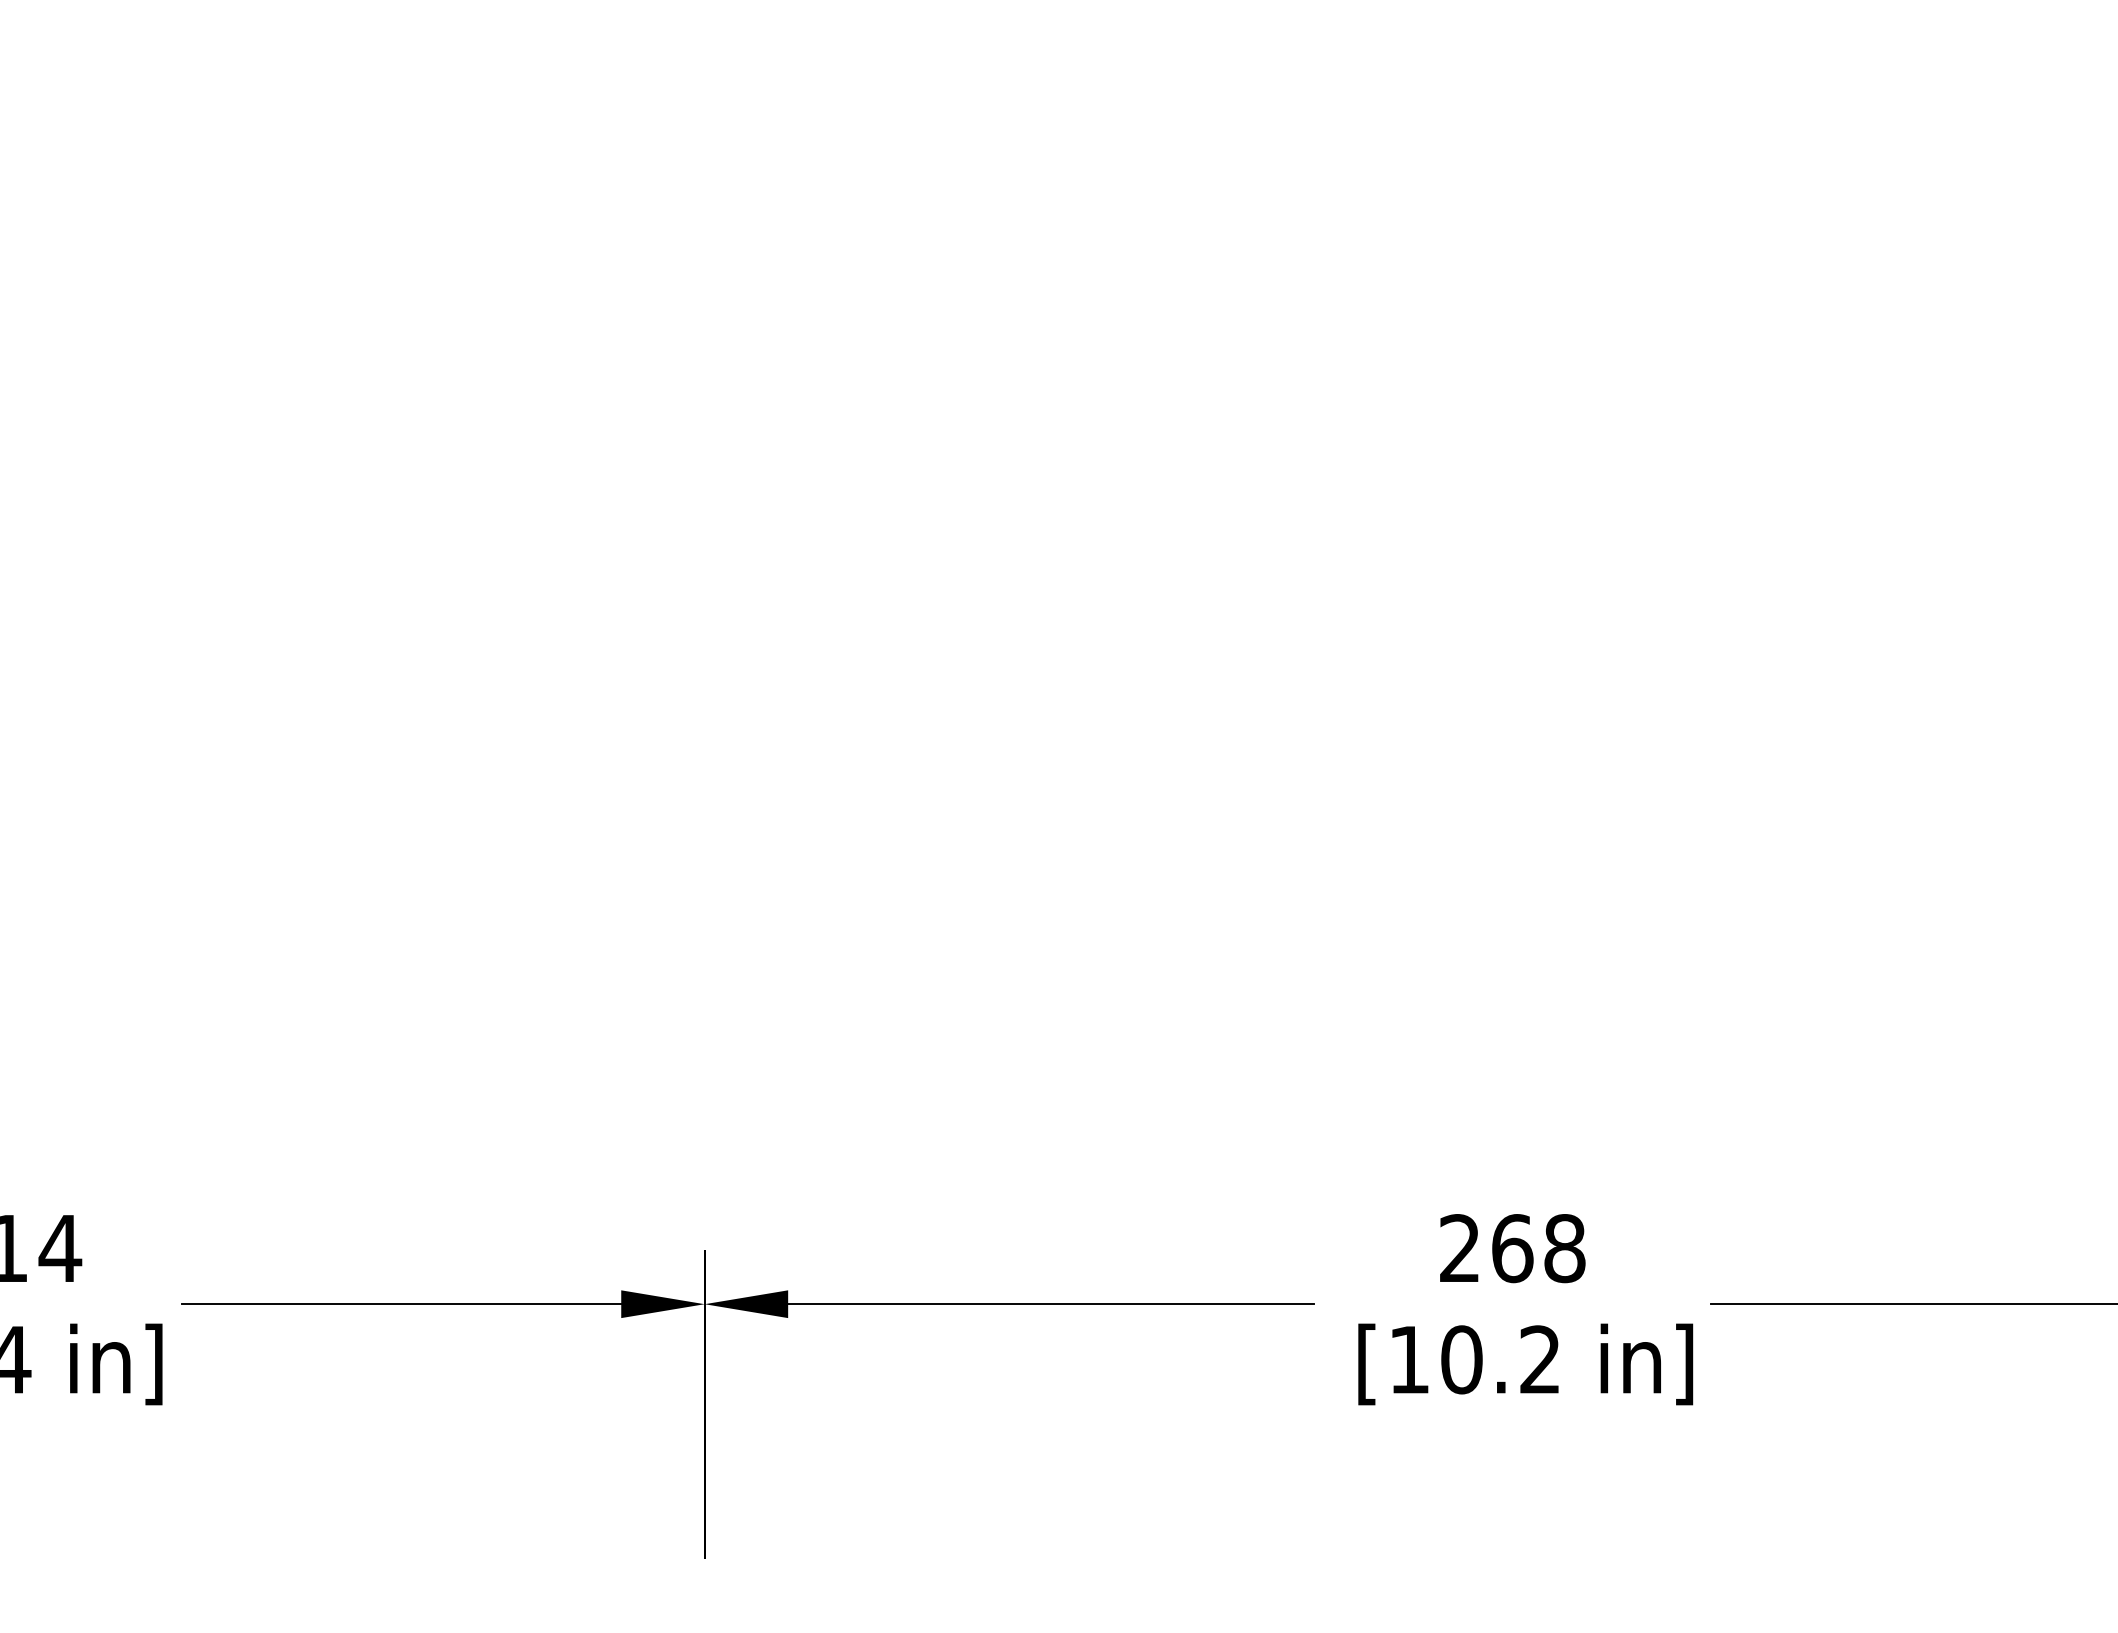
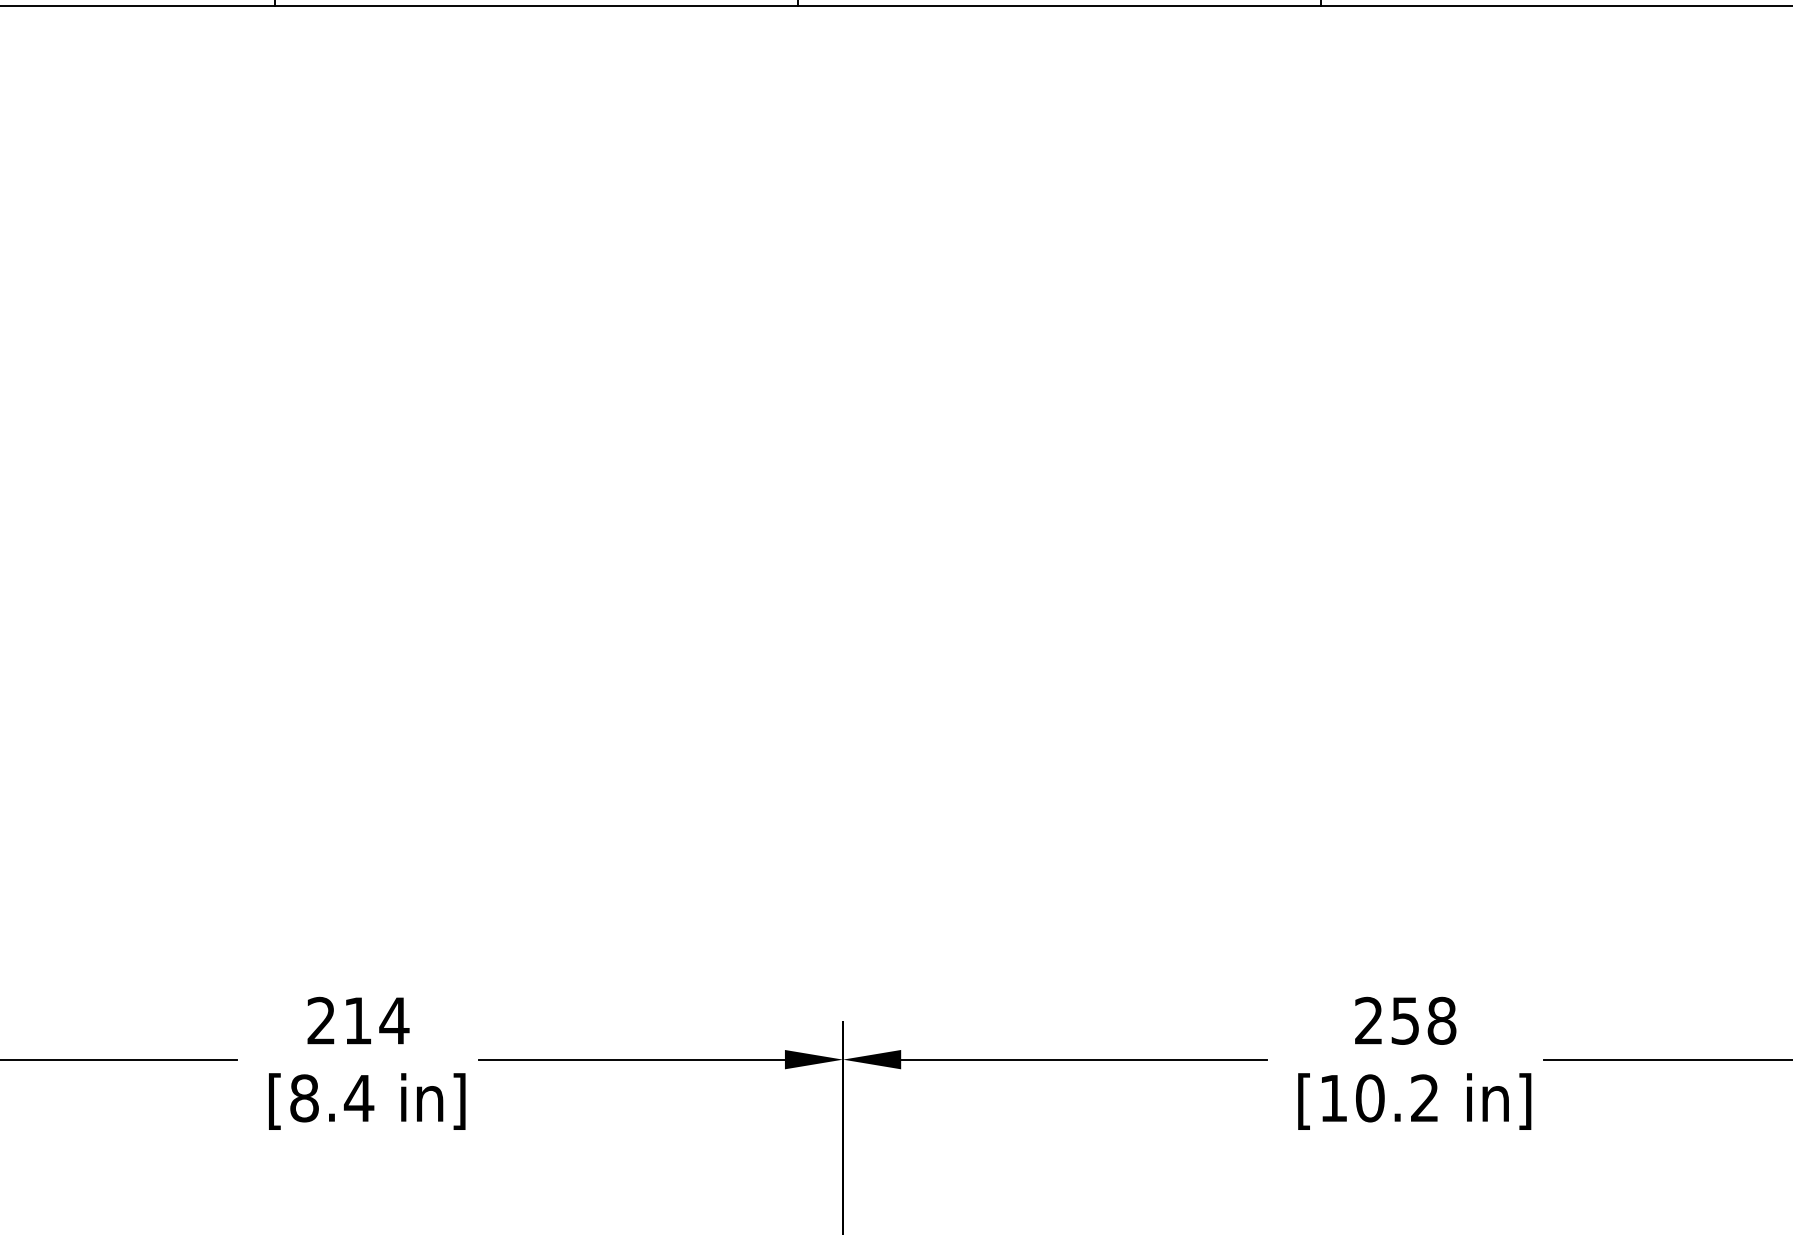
text: (1512, 1247) -> (1405, 1020), 268 -> 258

